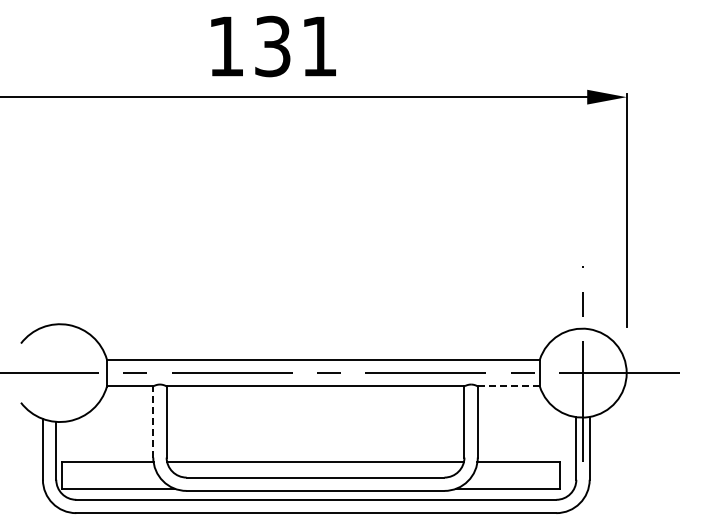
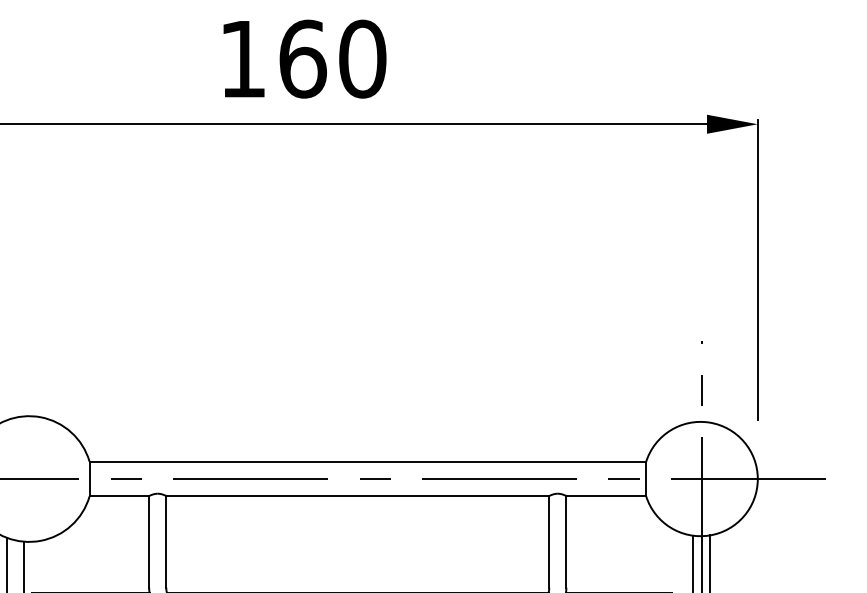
text: (295, 46) -> (331, 59), 131 -> 160
line: (508, 386) -> (605, 496), dashed -> solid
line: (153, 422) -> (149, 542), dashed -> solid

